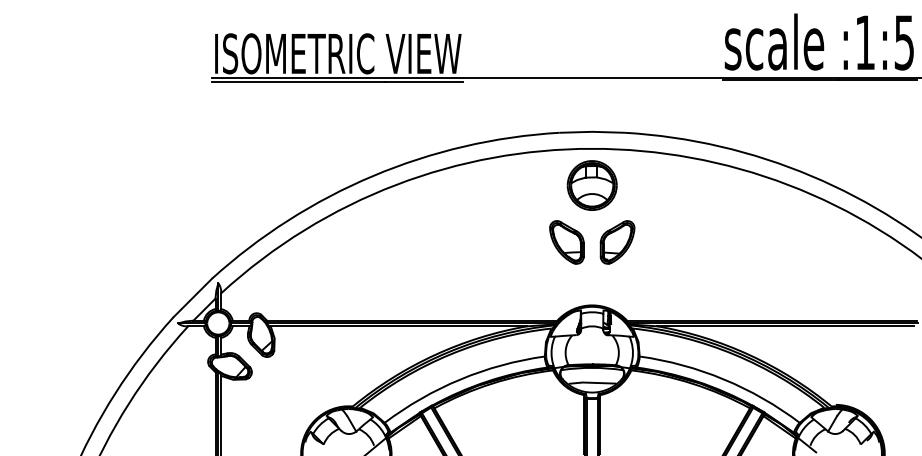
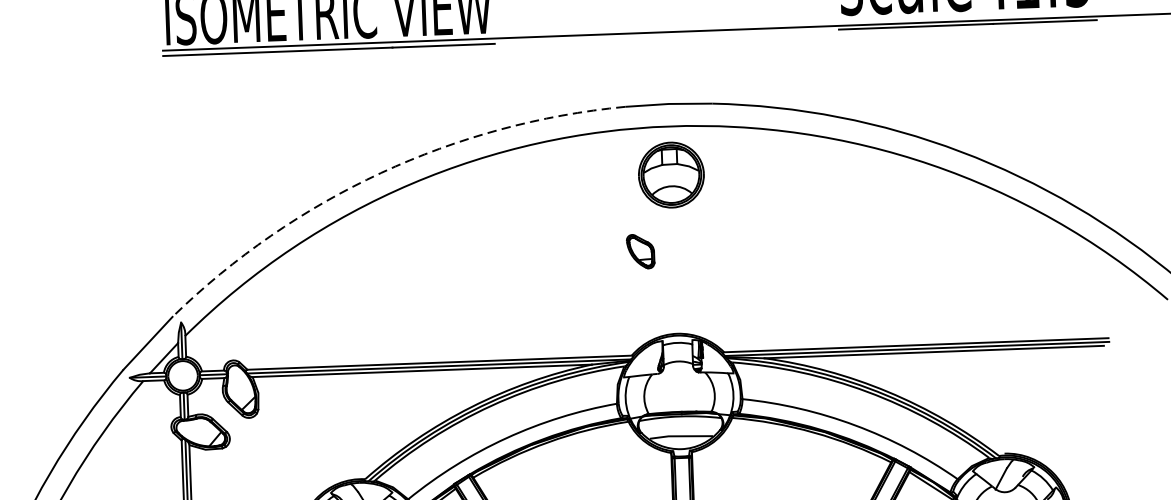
arc: (373, 175) -> (381, 172), solid -> dashed
part: (566, 242) -> (640, 251), size x0.6
part: (617, 242) -> (707, 249), removed

